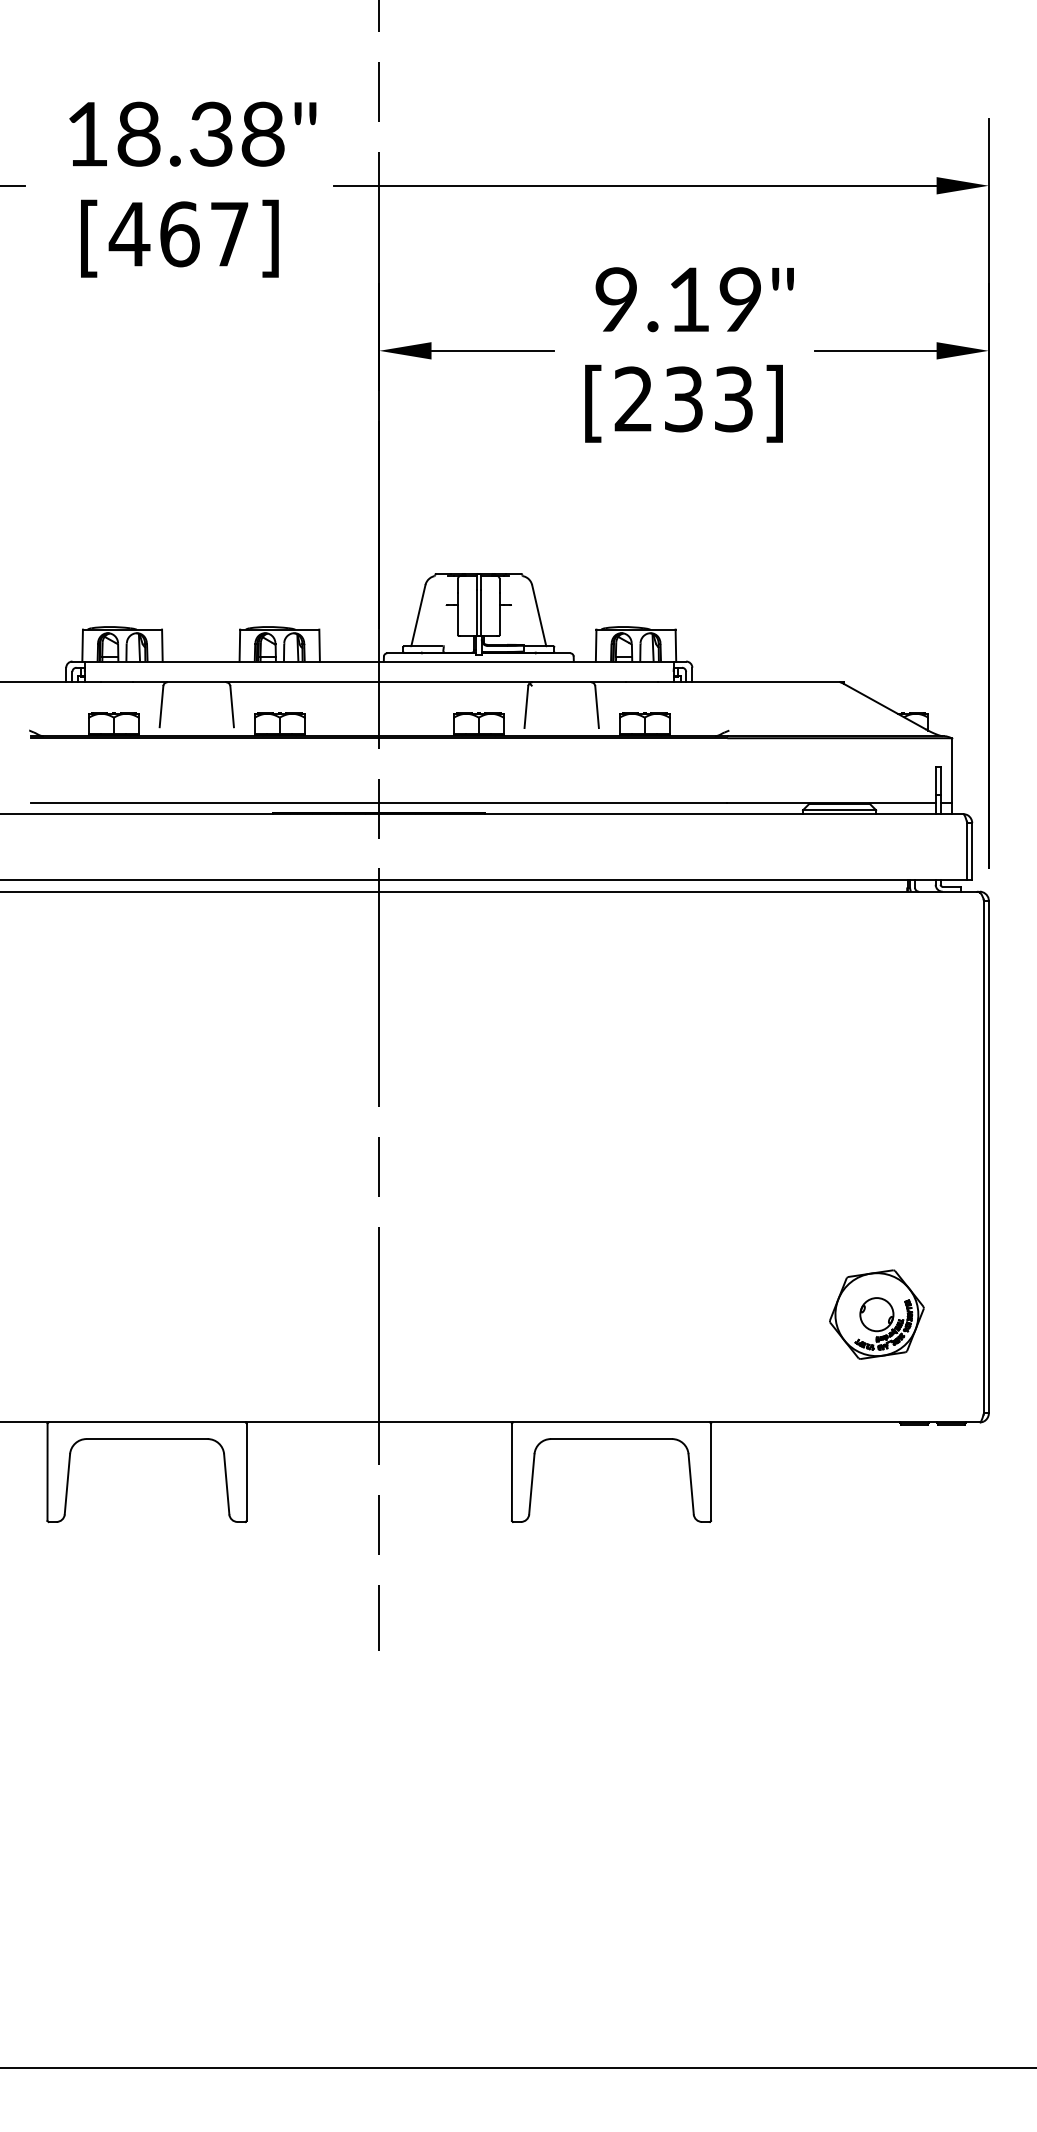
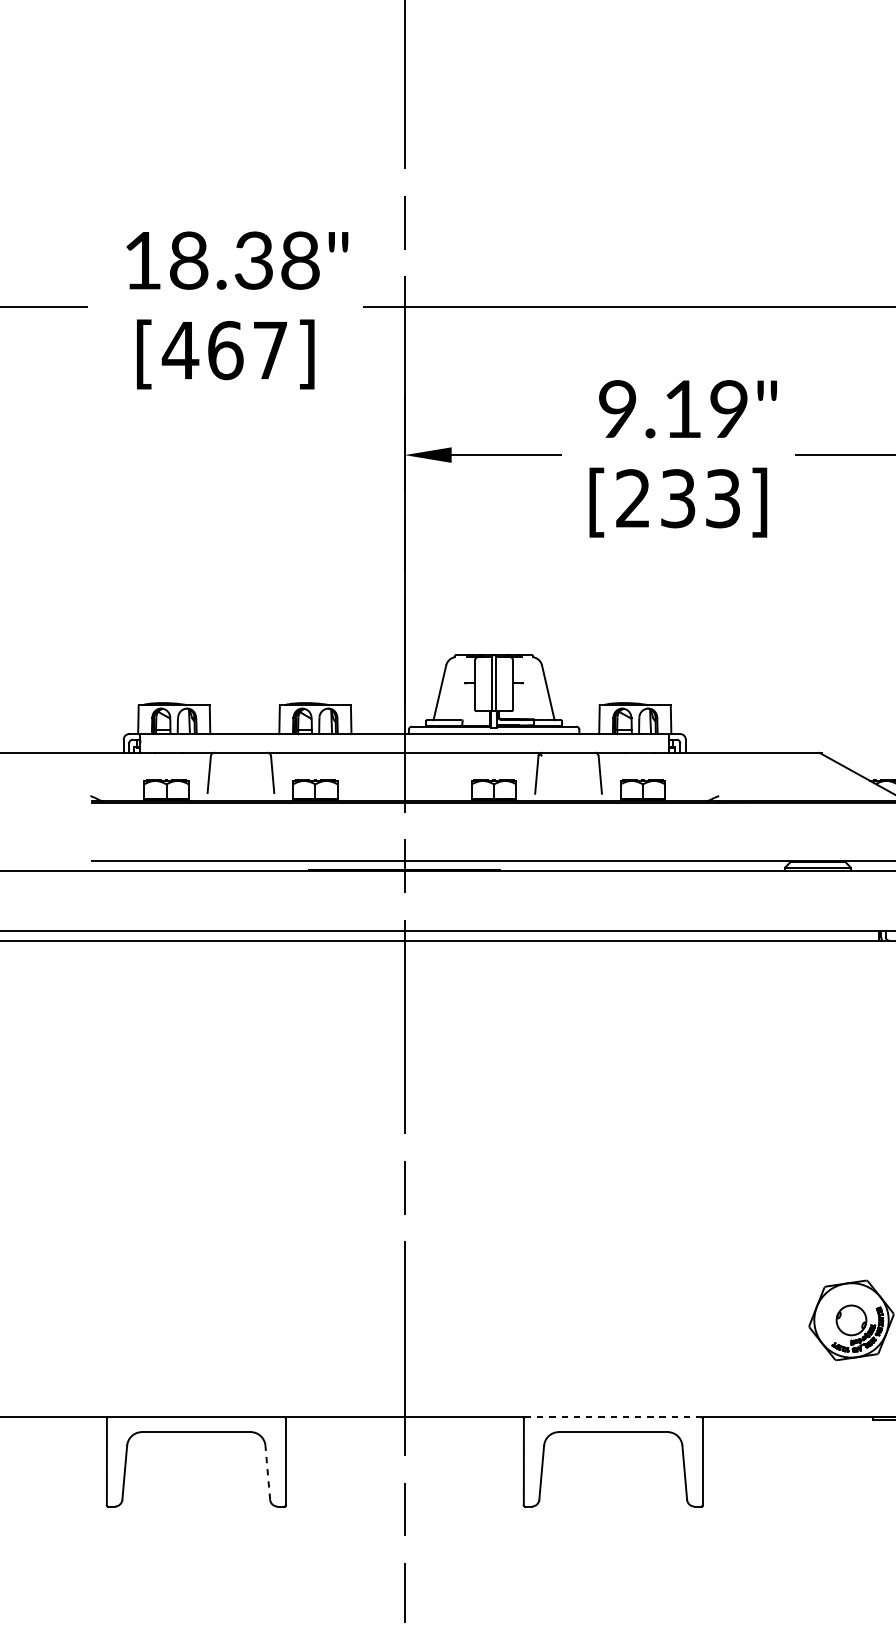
line: (611, 1422) -> (613, 1417), solid -> dashed
line: (226, 1483) -> (267, 1472), solid -> dashed

